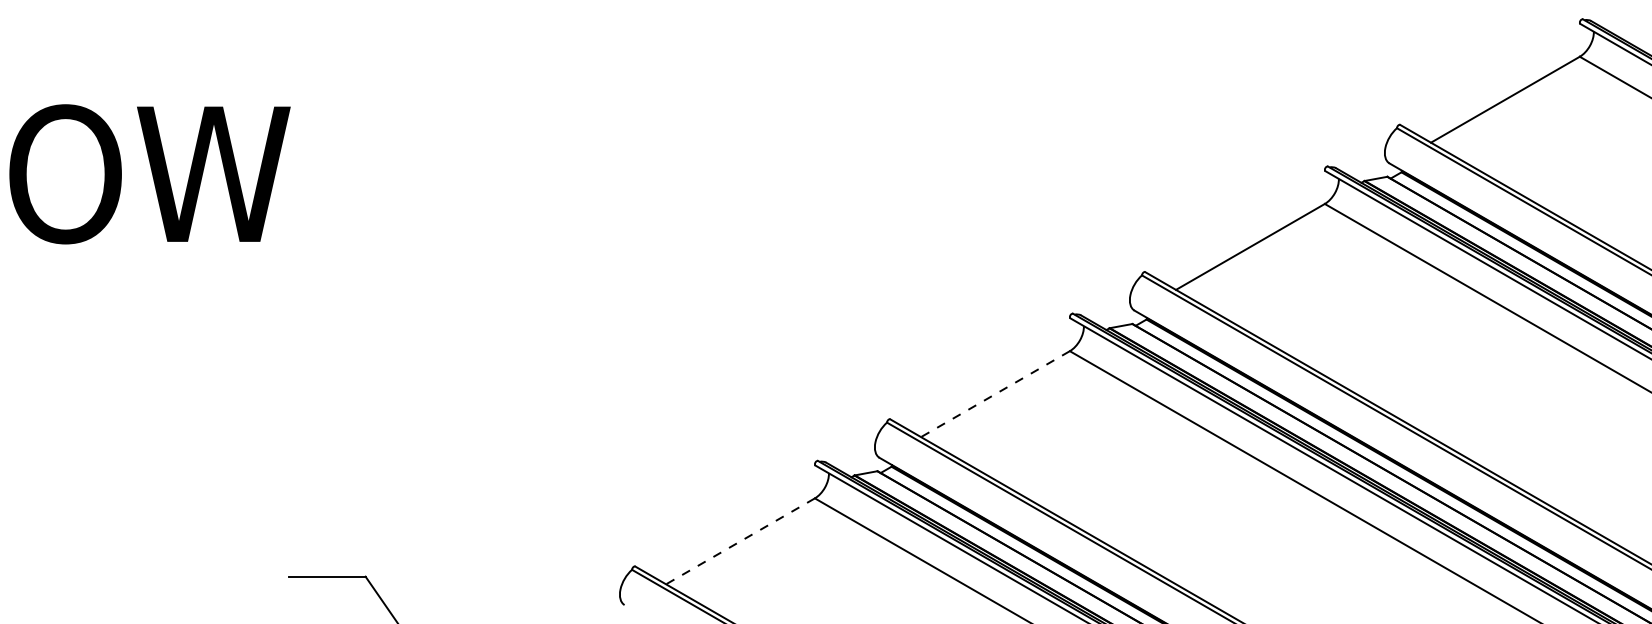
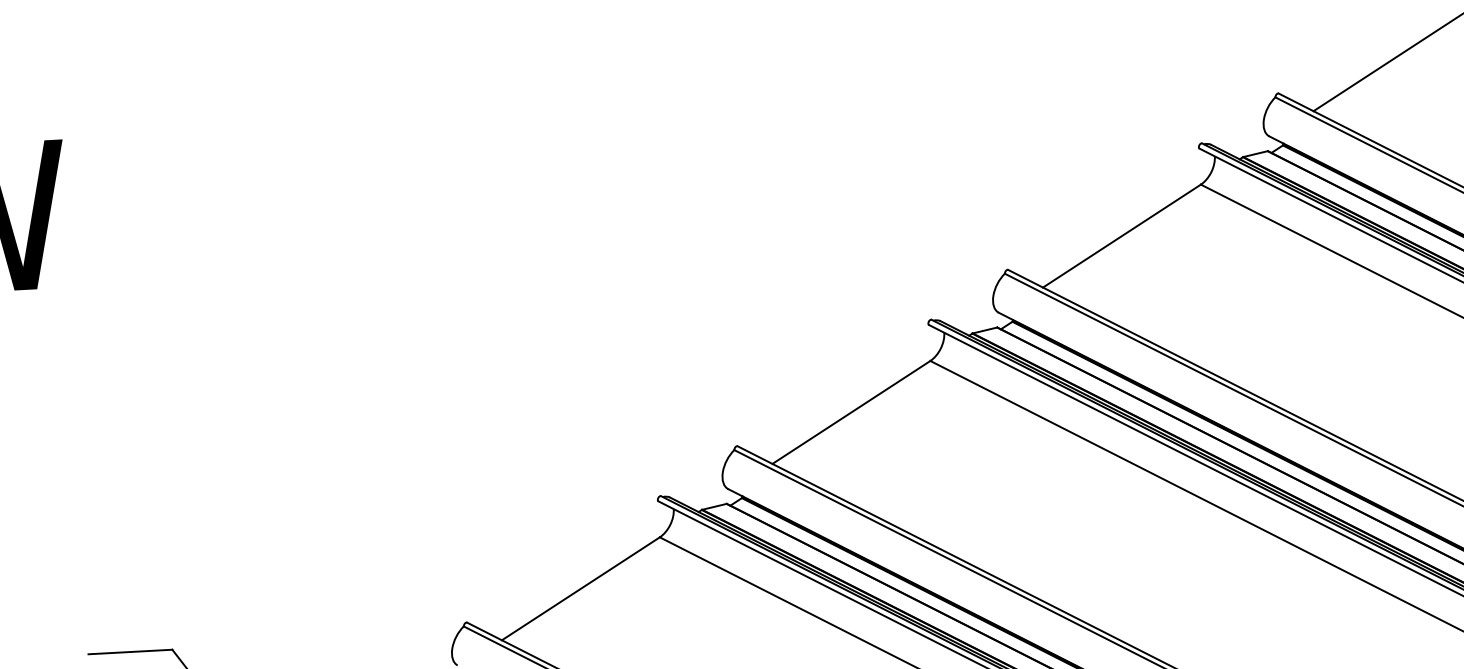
line: (995, 394) -> (851, 412), dashed -> solid
line: (740, 541) -> (580, 588), dashed -> solid

